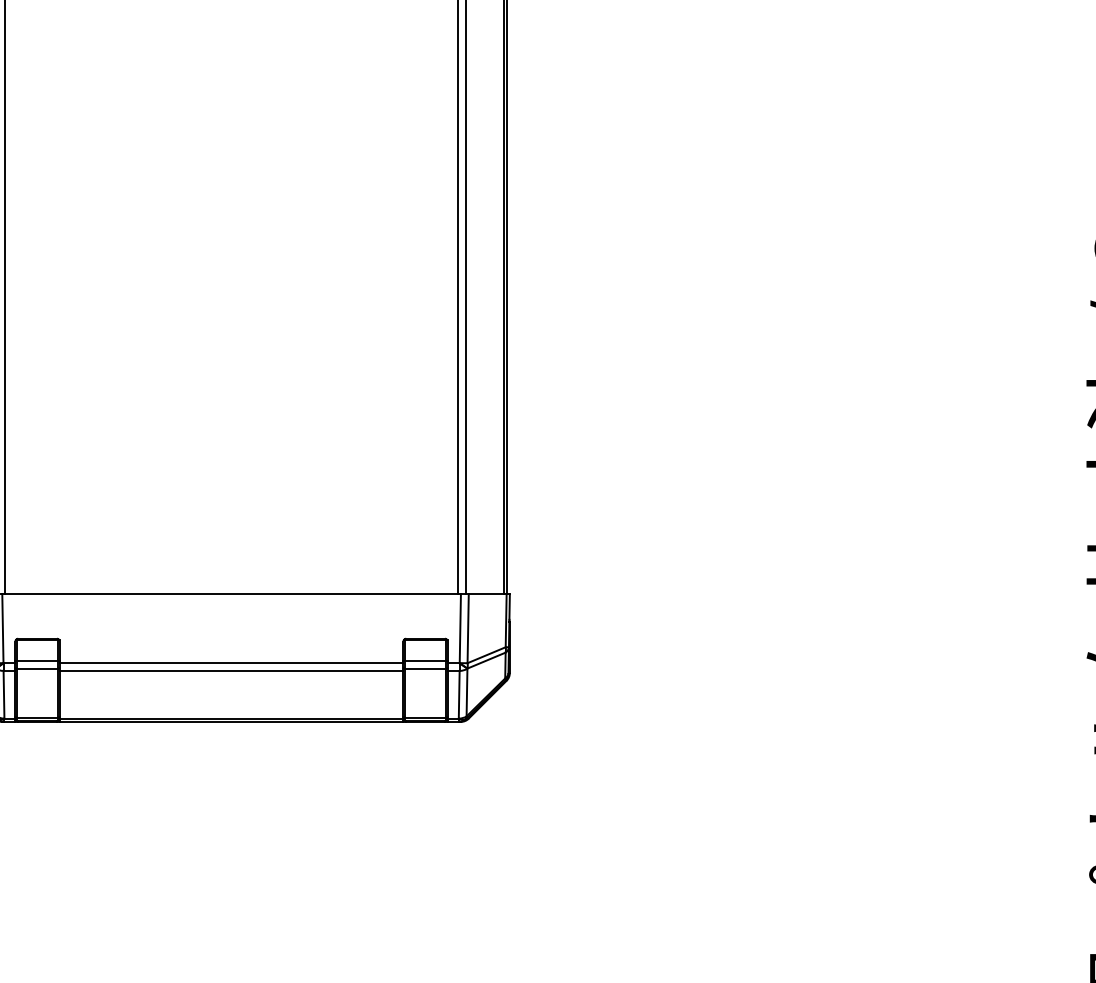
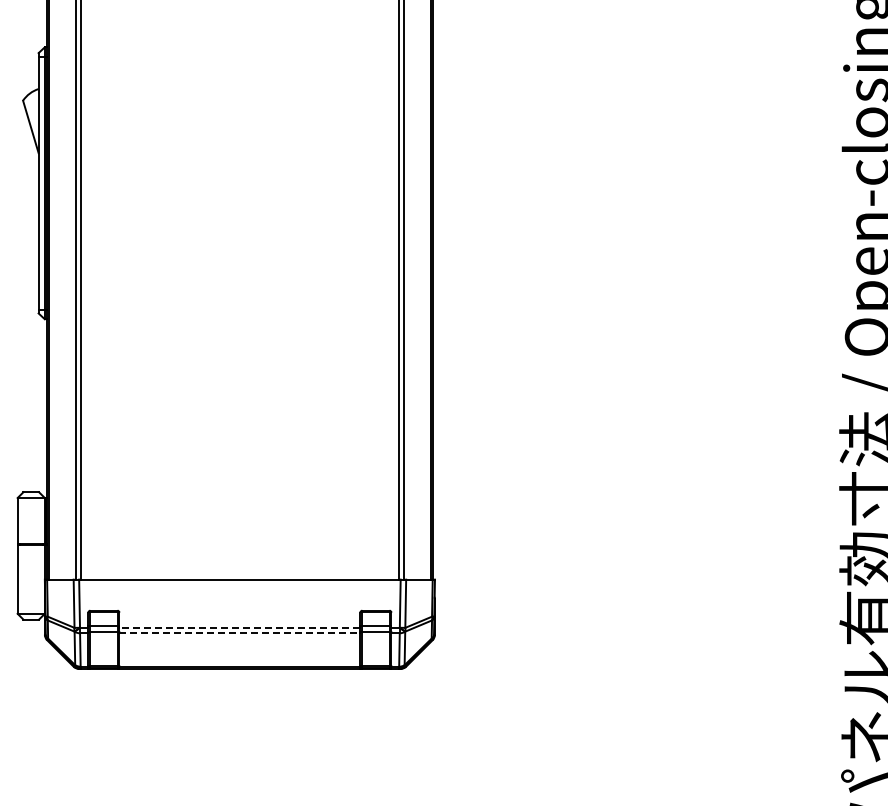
line: (231, 662) -> (239, 627), solid -> dashed
line: (232, 671) -> (240, 633), solid -> dashed

